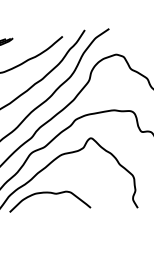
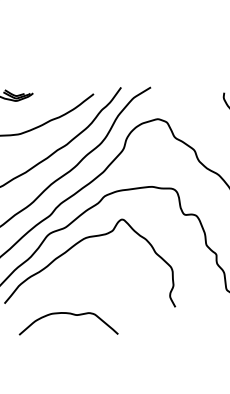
curve: (49, 193) -> (68, 314), moved

